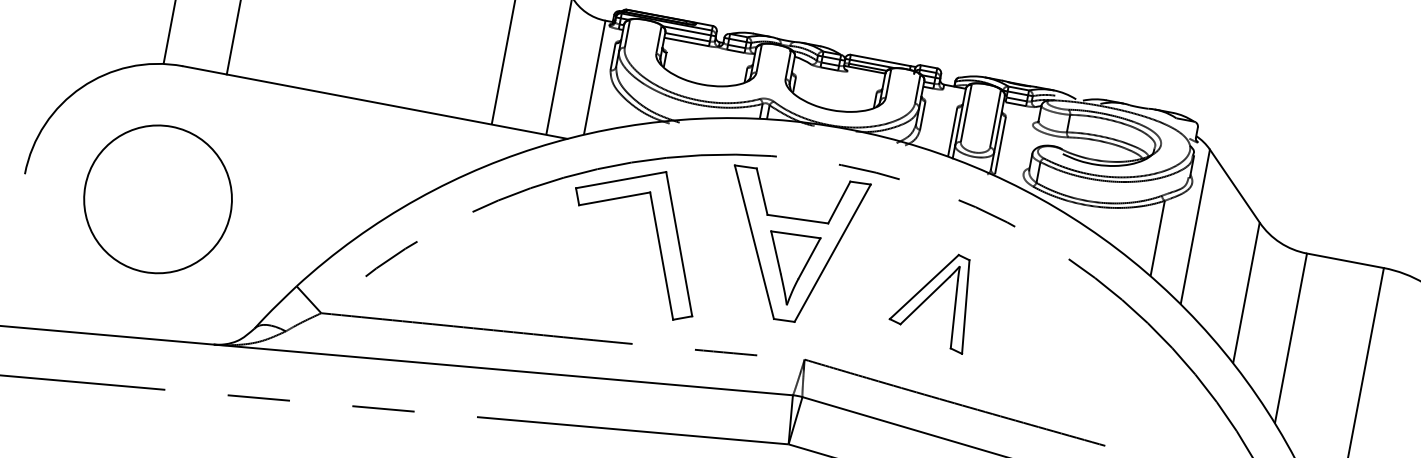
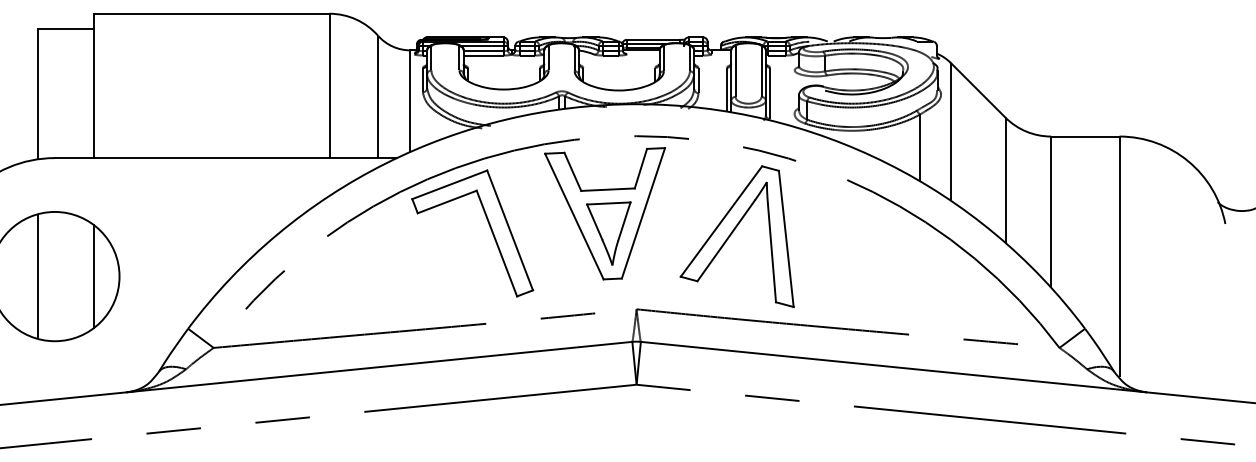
line: (138, 195) -> (37, 276), added
line: (201, 207) -> (93, 276), added
part: (932, 299) -> (736, 236), size x1.67

